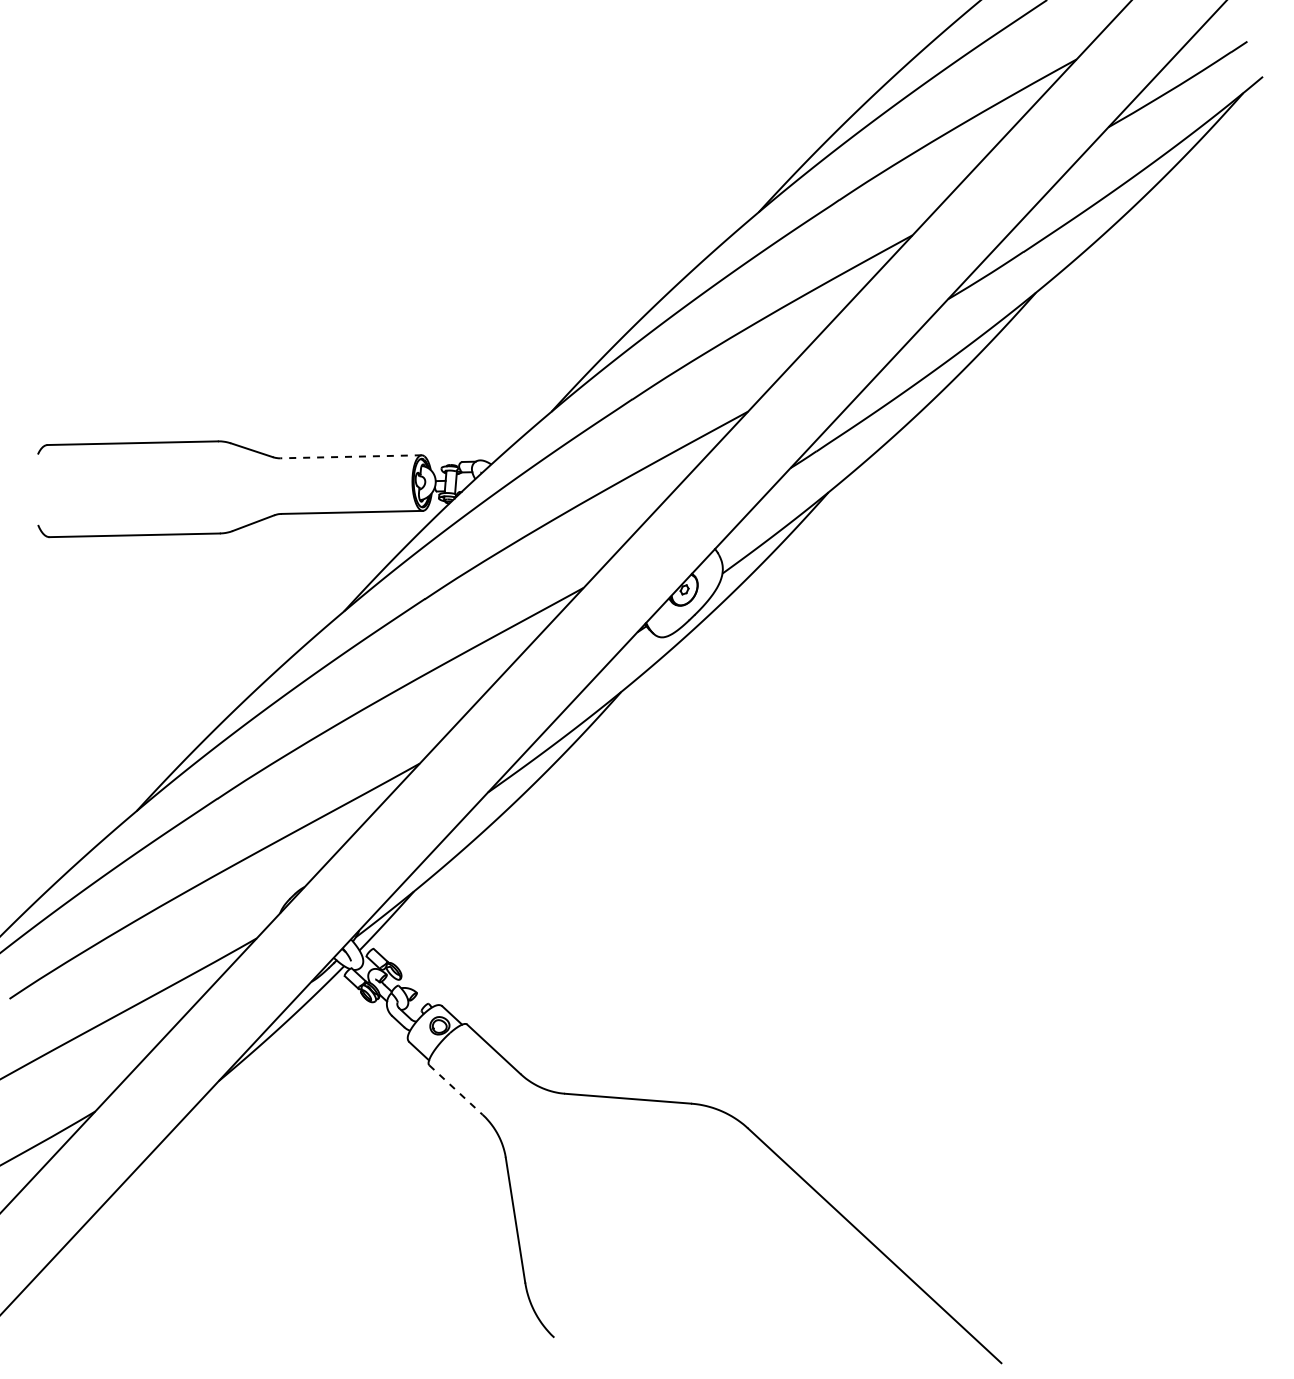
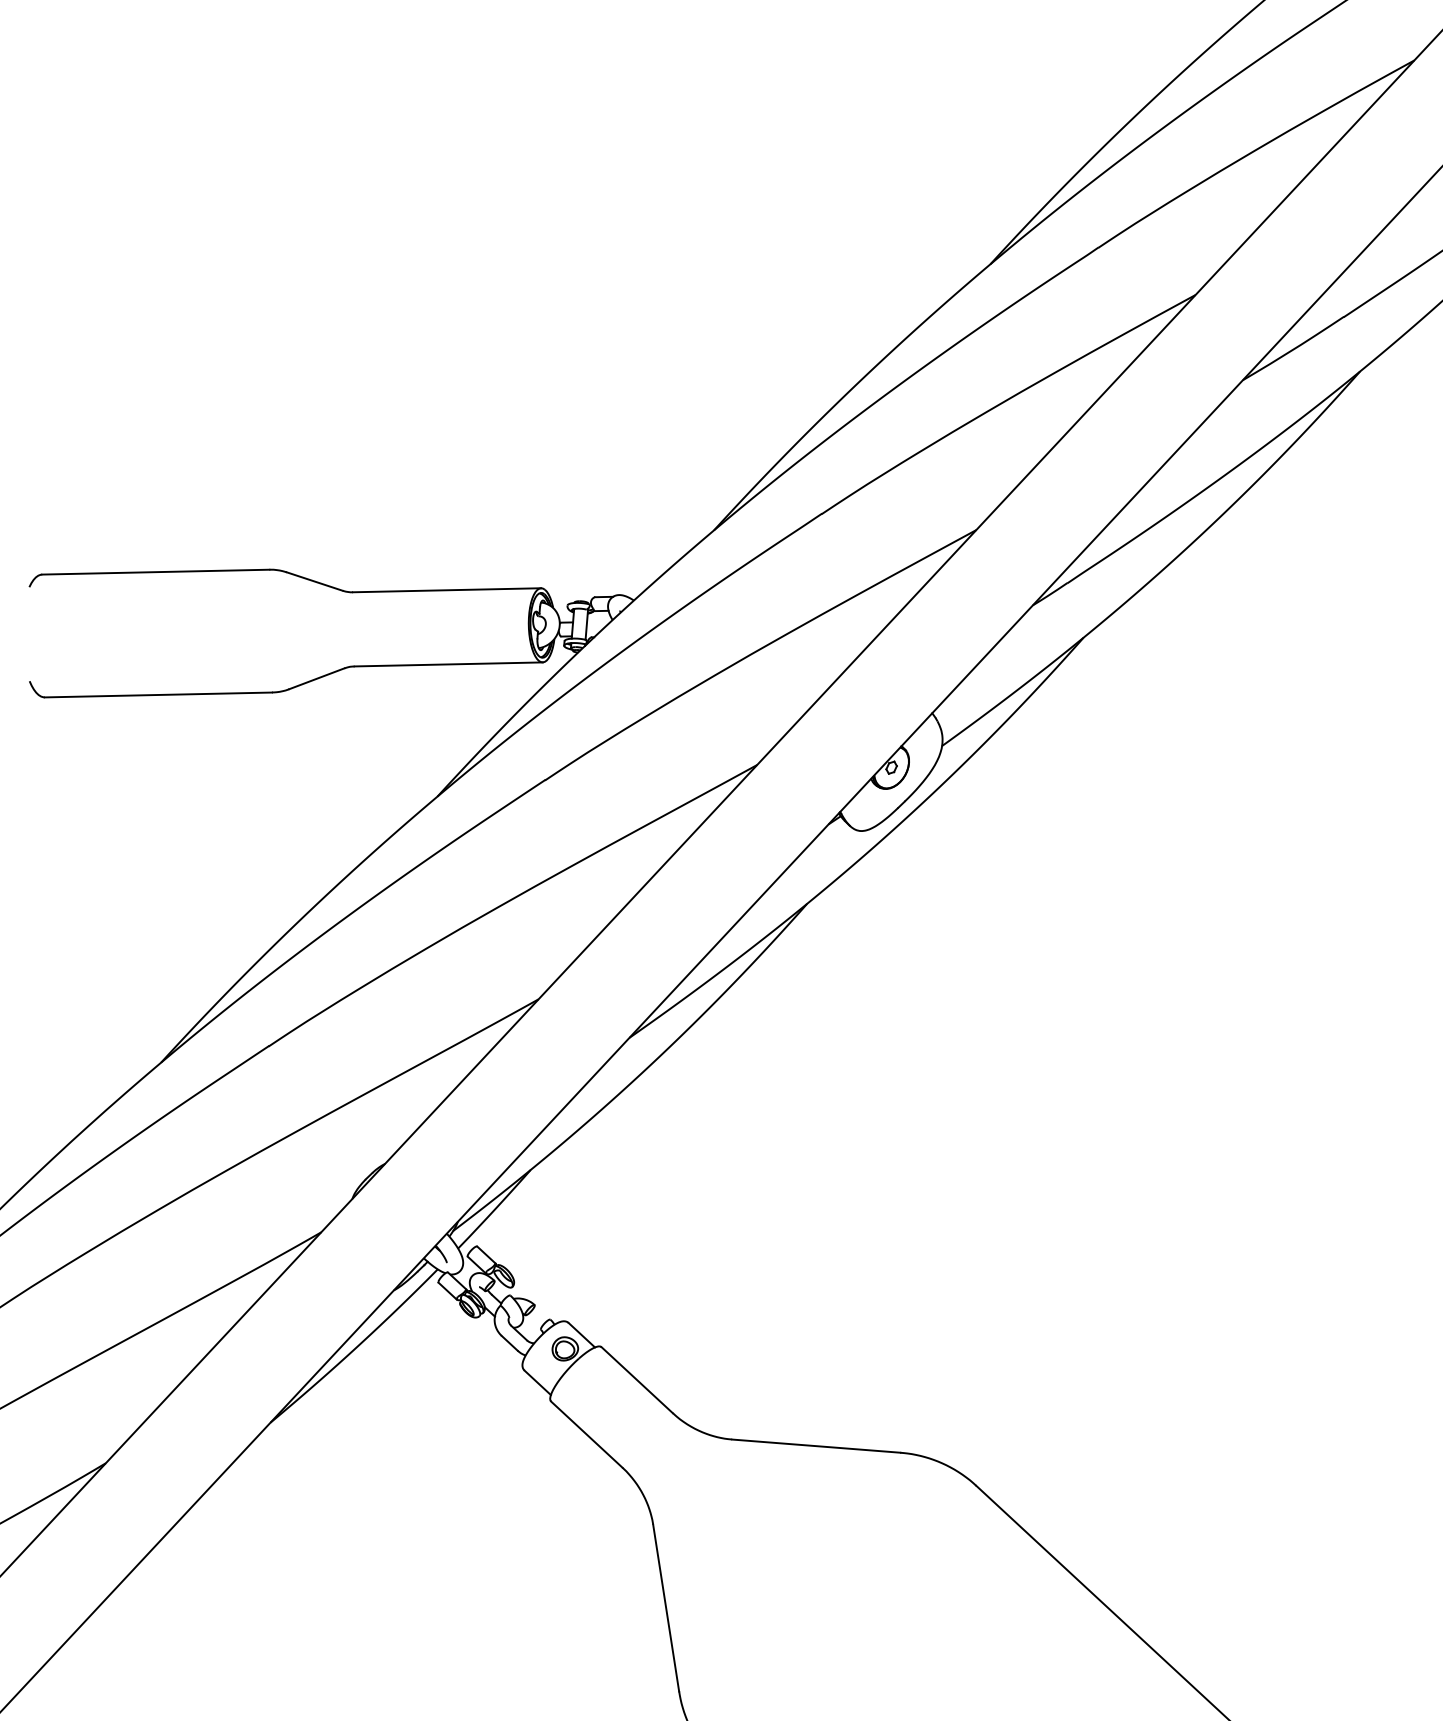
line: (351, 456) -> (447, 589), dashed -> solid
line: (456, 1090) -> (587, 1435), dashed -> solid

